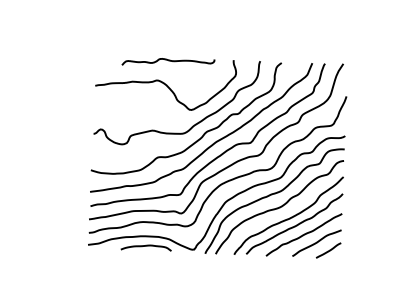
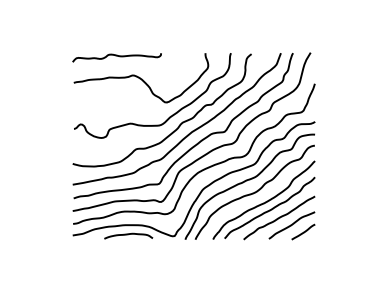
curve: (167, 61) -> (116, 56), moved

